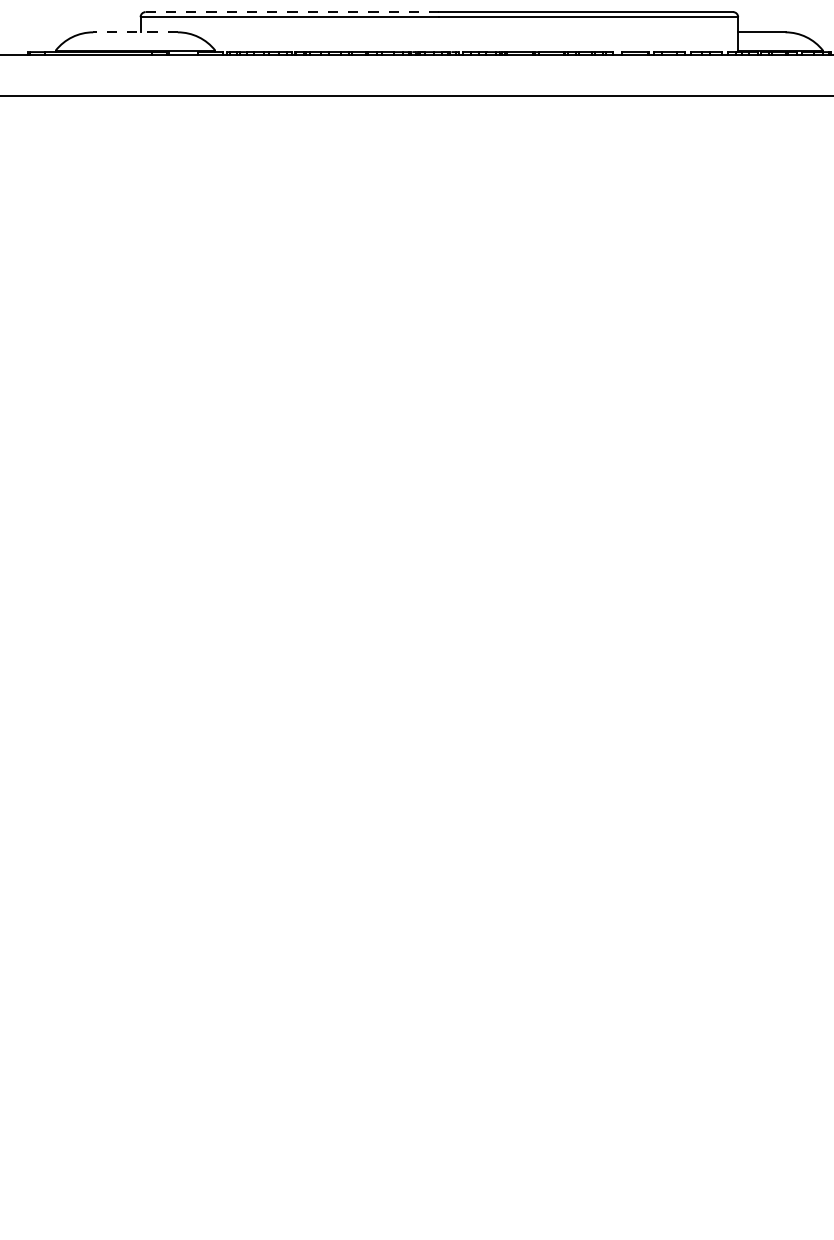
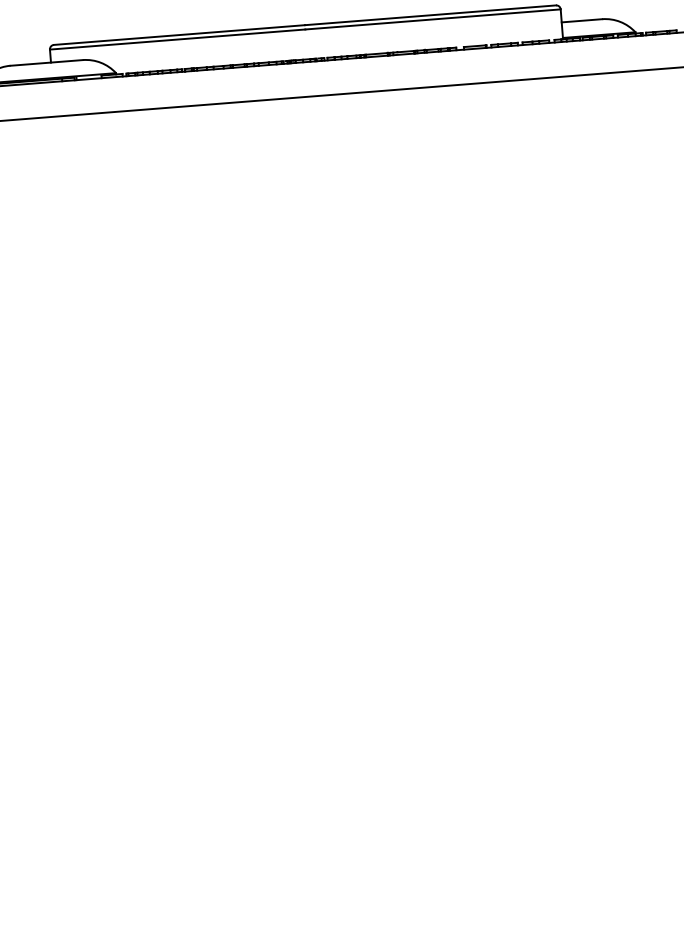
line: (292, 12) -> (179, 35), dashed -> solid
line: (135, 32) -> (46, 63), dashed -> solid

